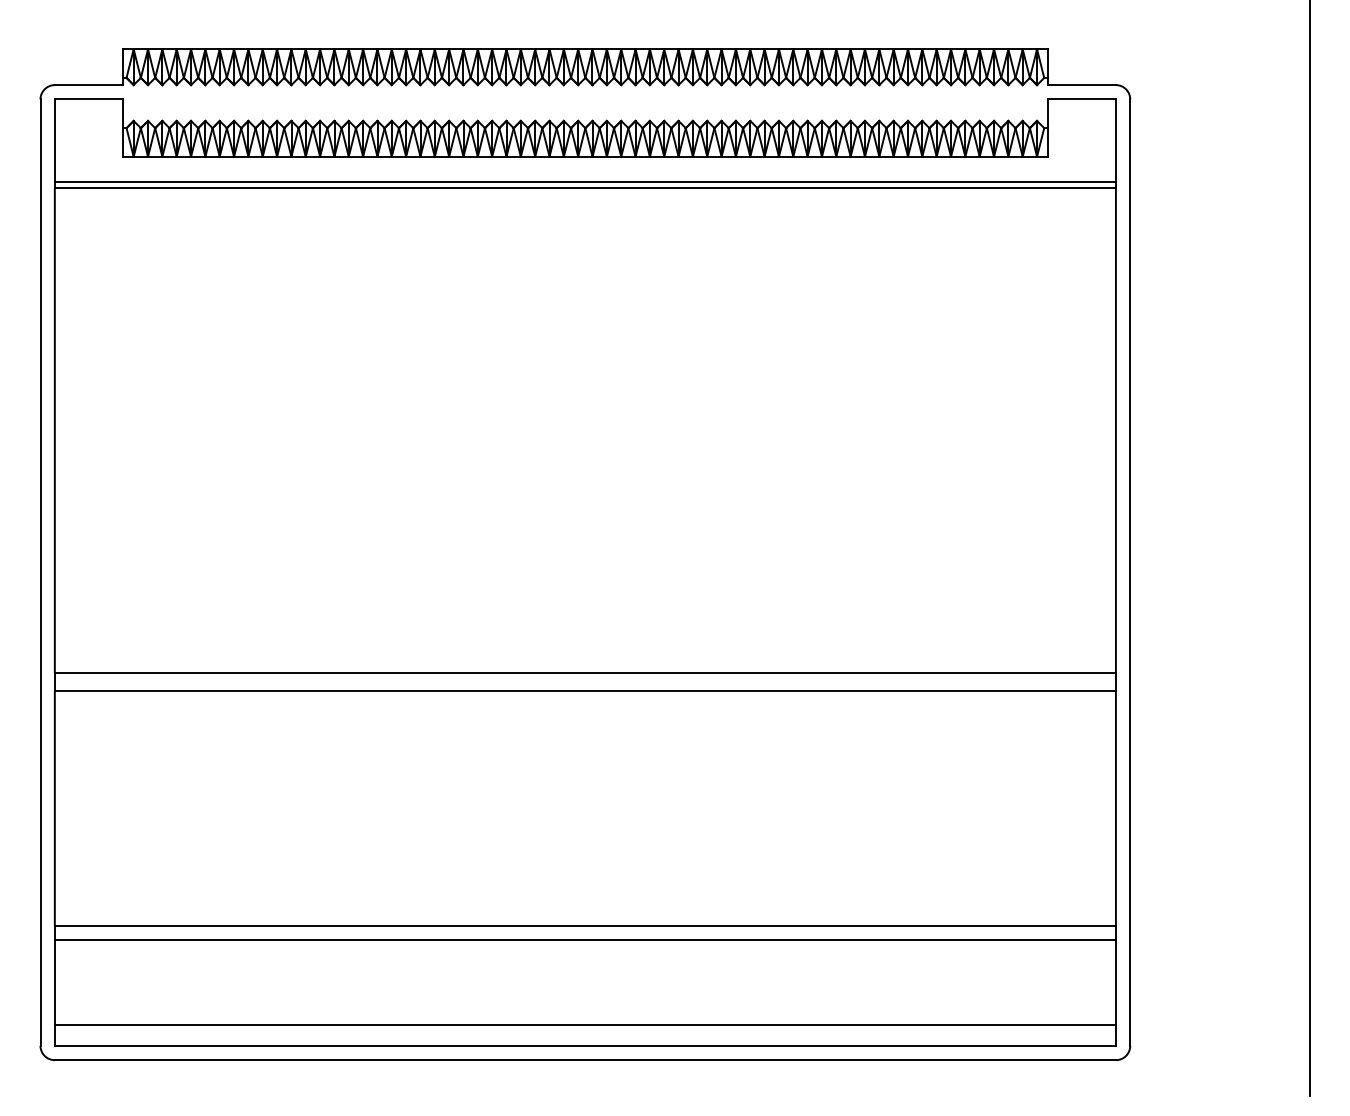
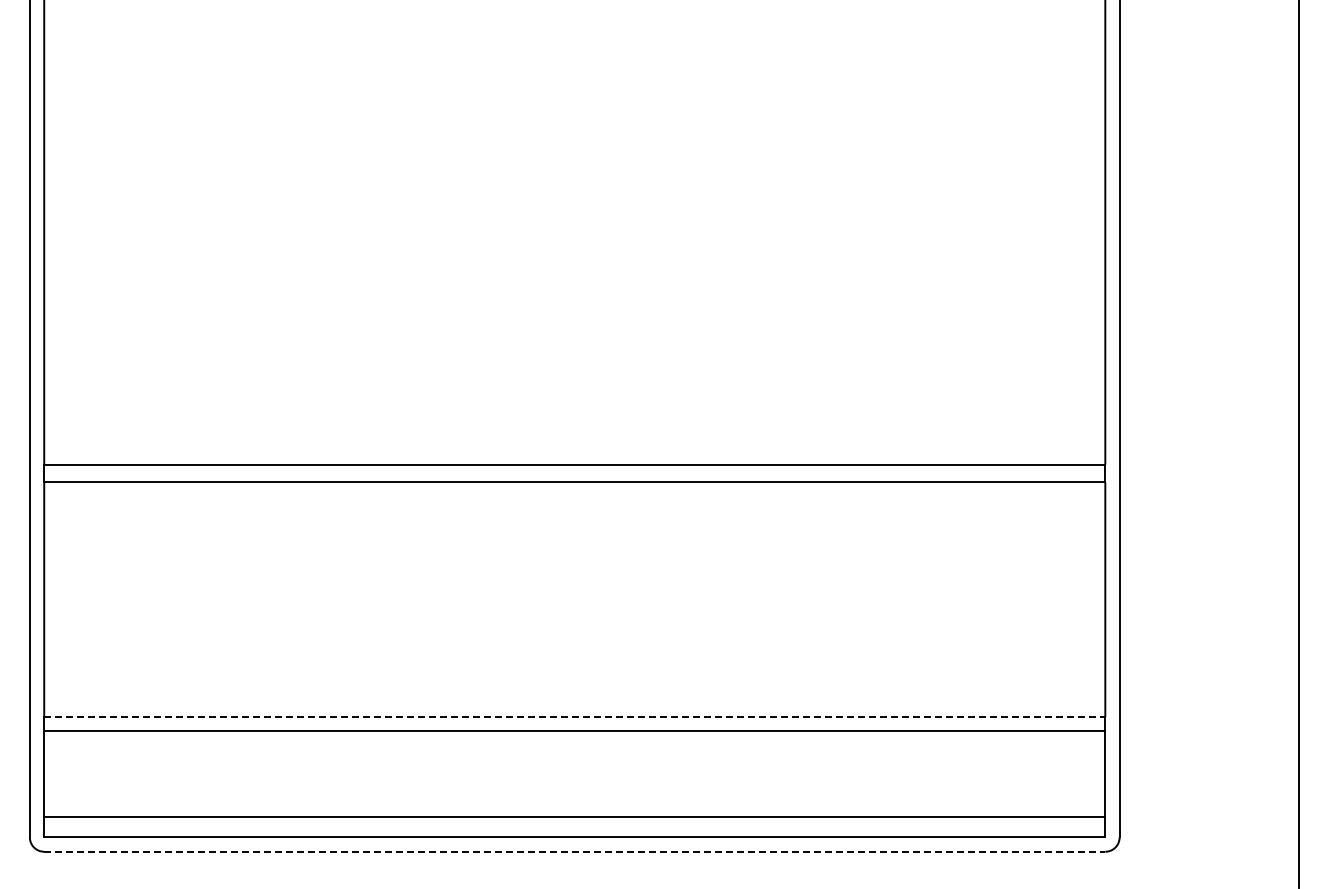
line: (585, 925) -> (574, 717), solid -> dashed
line: (585, 1060) -> (574, 852), solid -> dashed

